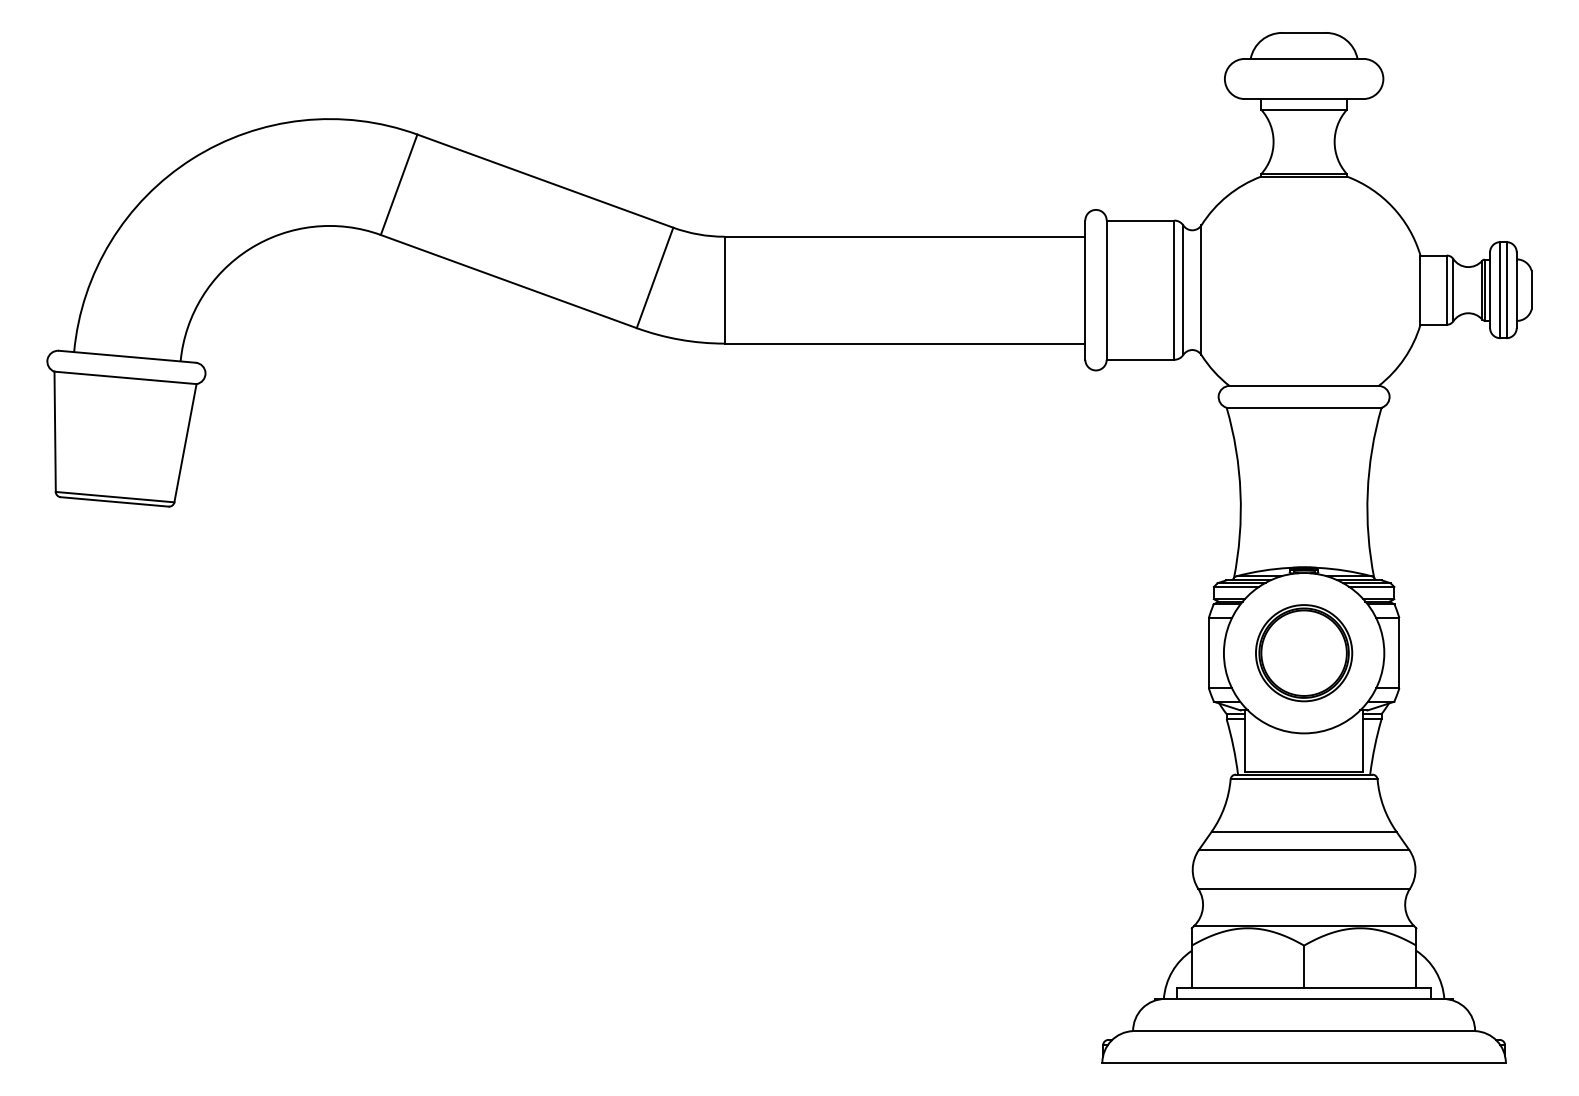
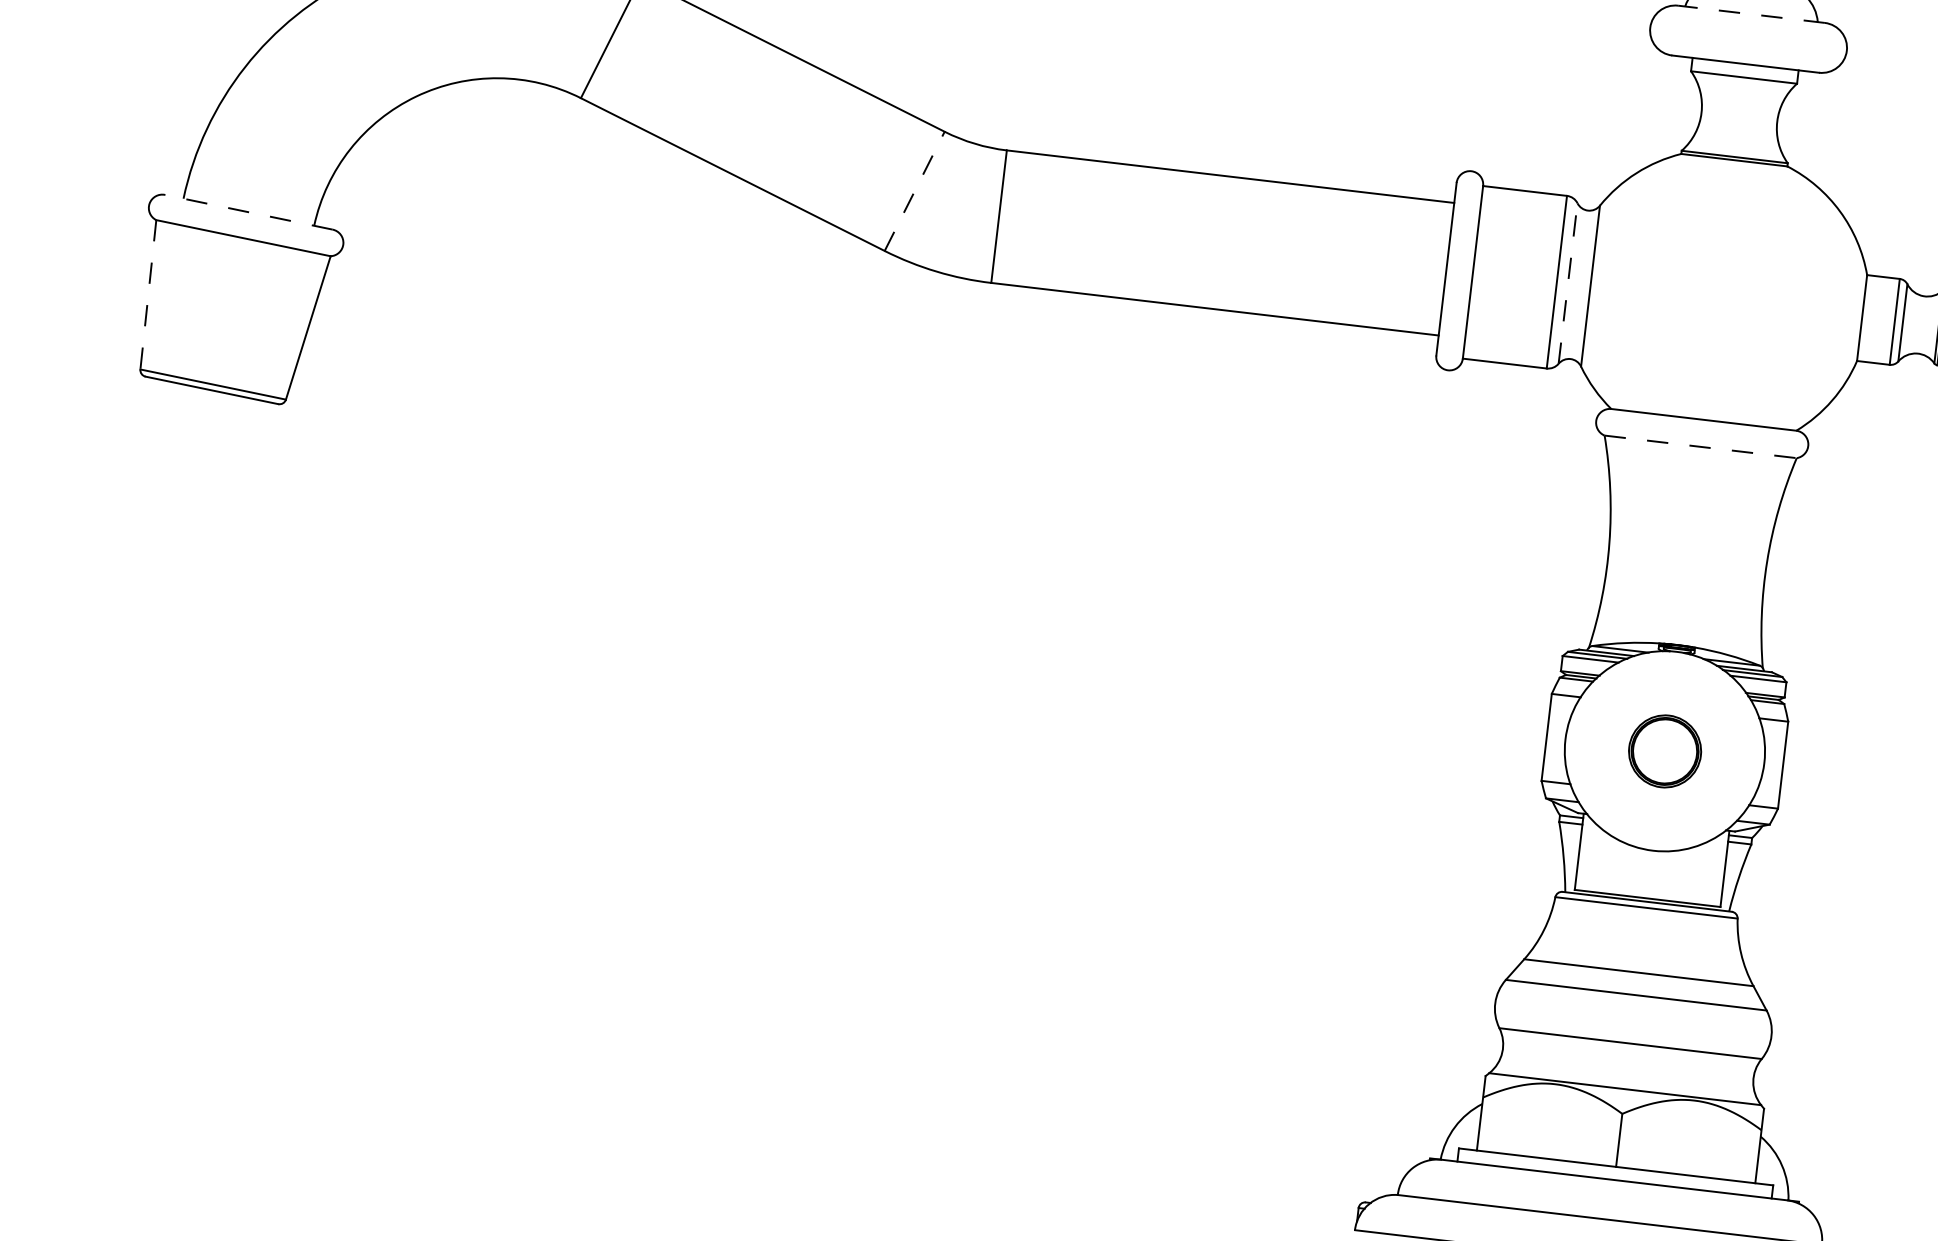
line: (1303, 58) -> (1750, 13), solid -> dashed
line: (655, 277) -> (915, 190), solid -> dashed
line: (1183, 290) -> (1568, 283), solid -> dashed
line: (127, 356) -> (249, 211), solid -> dashed
line: (1304, 407) -> (1701, 446), solid -> dashed
line: (55, 432) -> (148, 295), solid -> dashed
part: (1304, 653) -> (1665, 751), size x0.6

